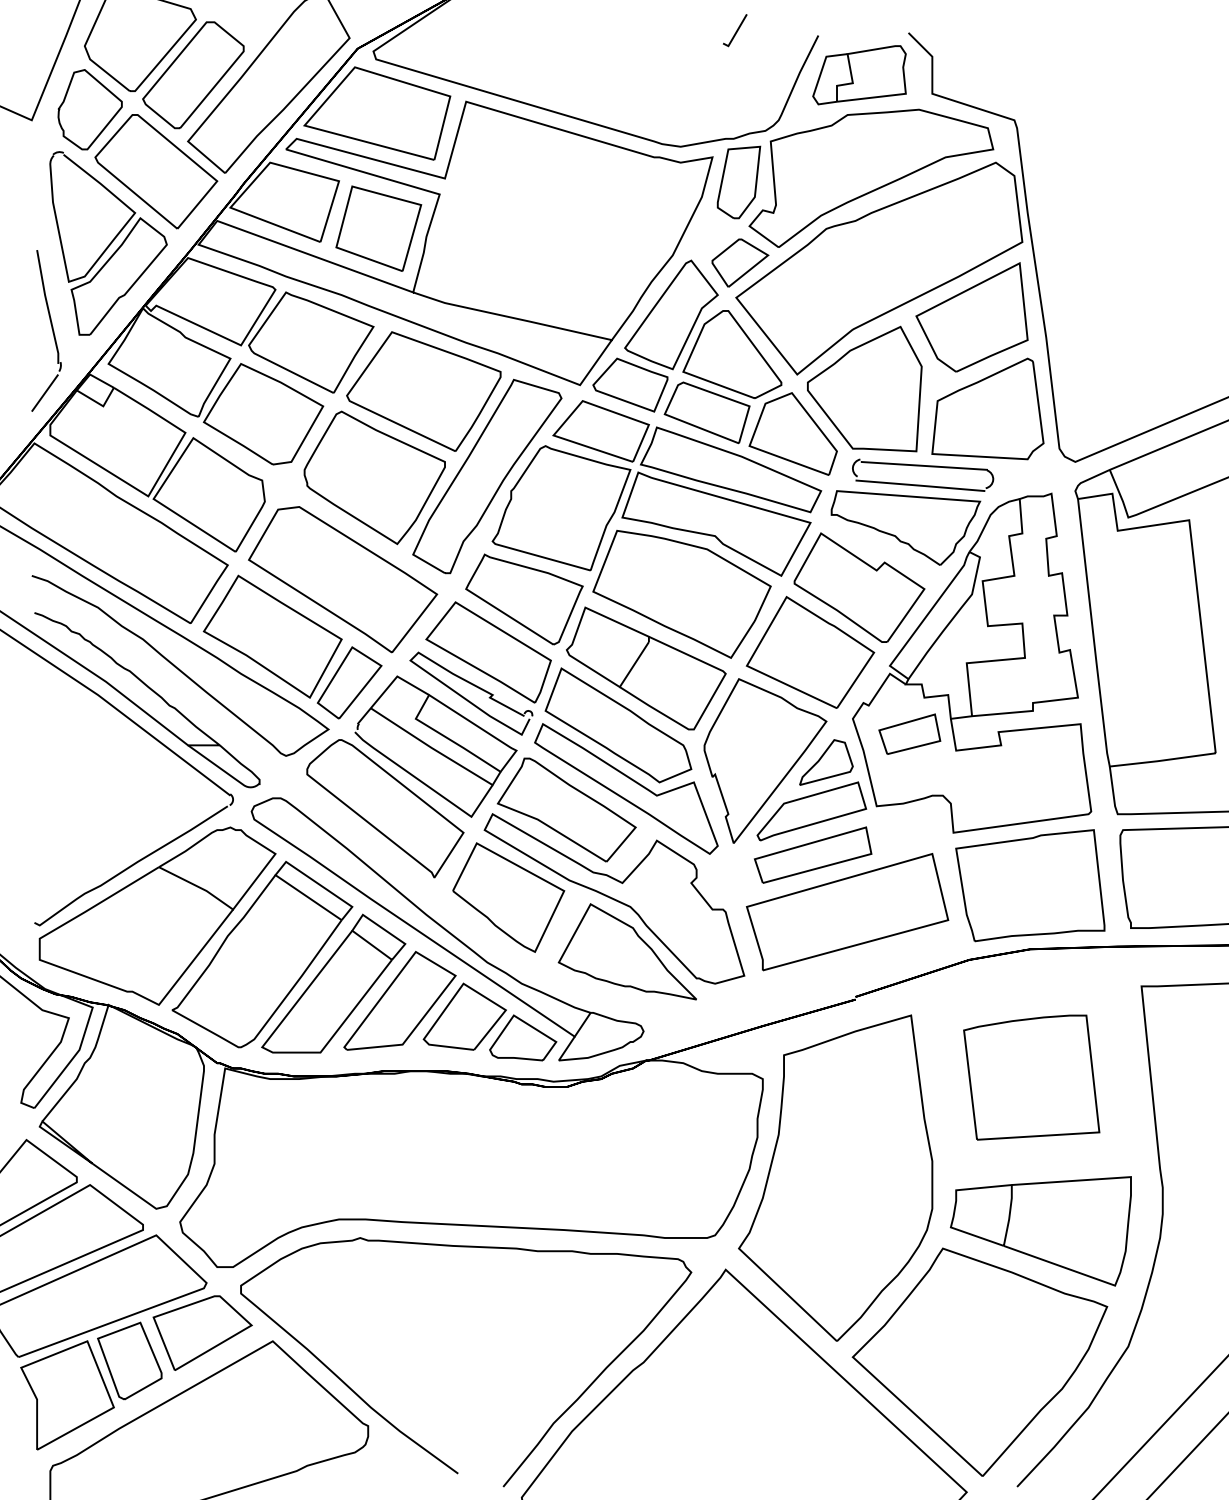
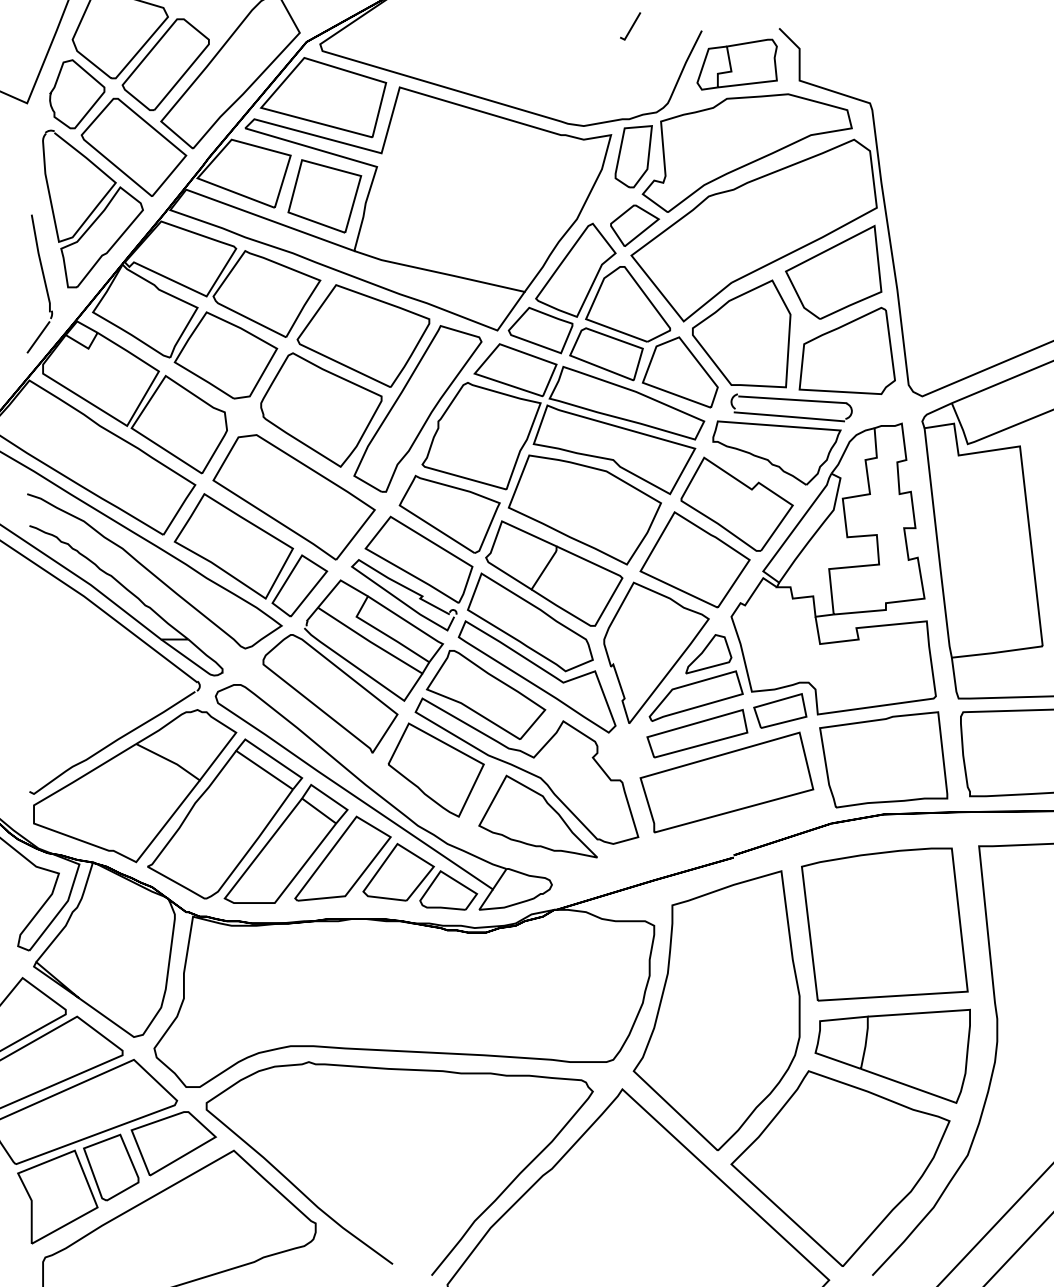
part: (910, 733) -> (780, 710), moved
part: (1031, 1077) -> (884, 924), size x1.43

